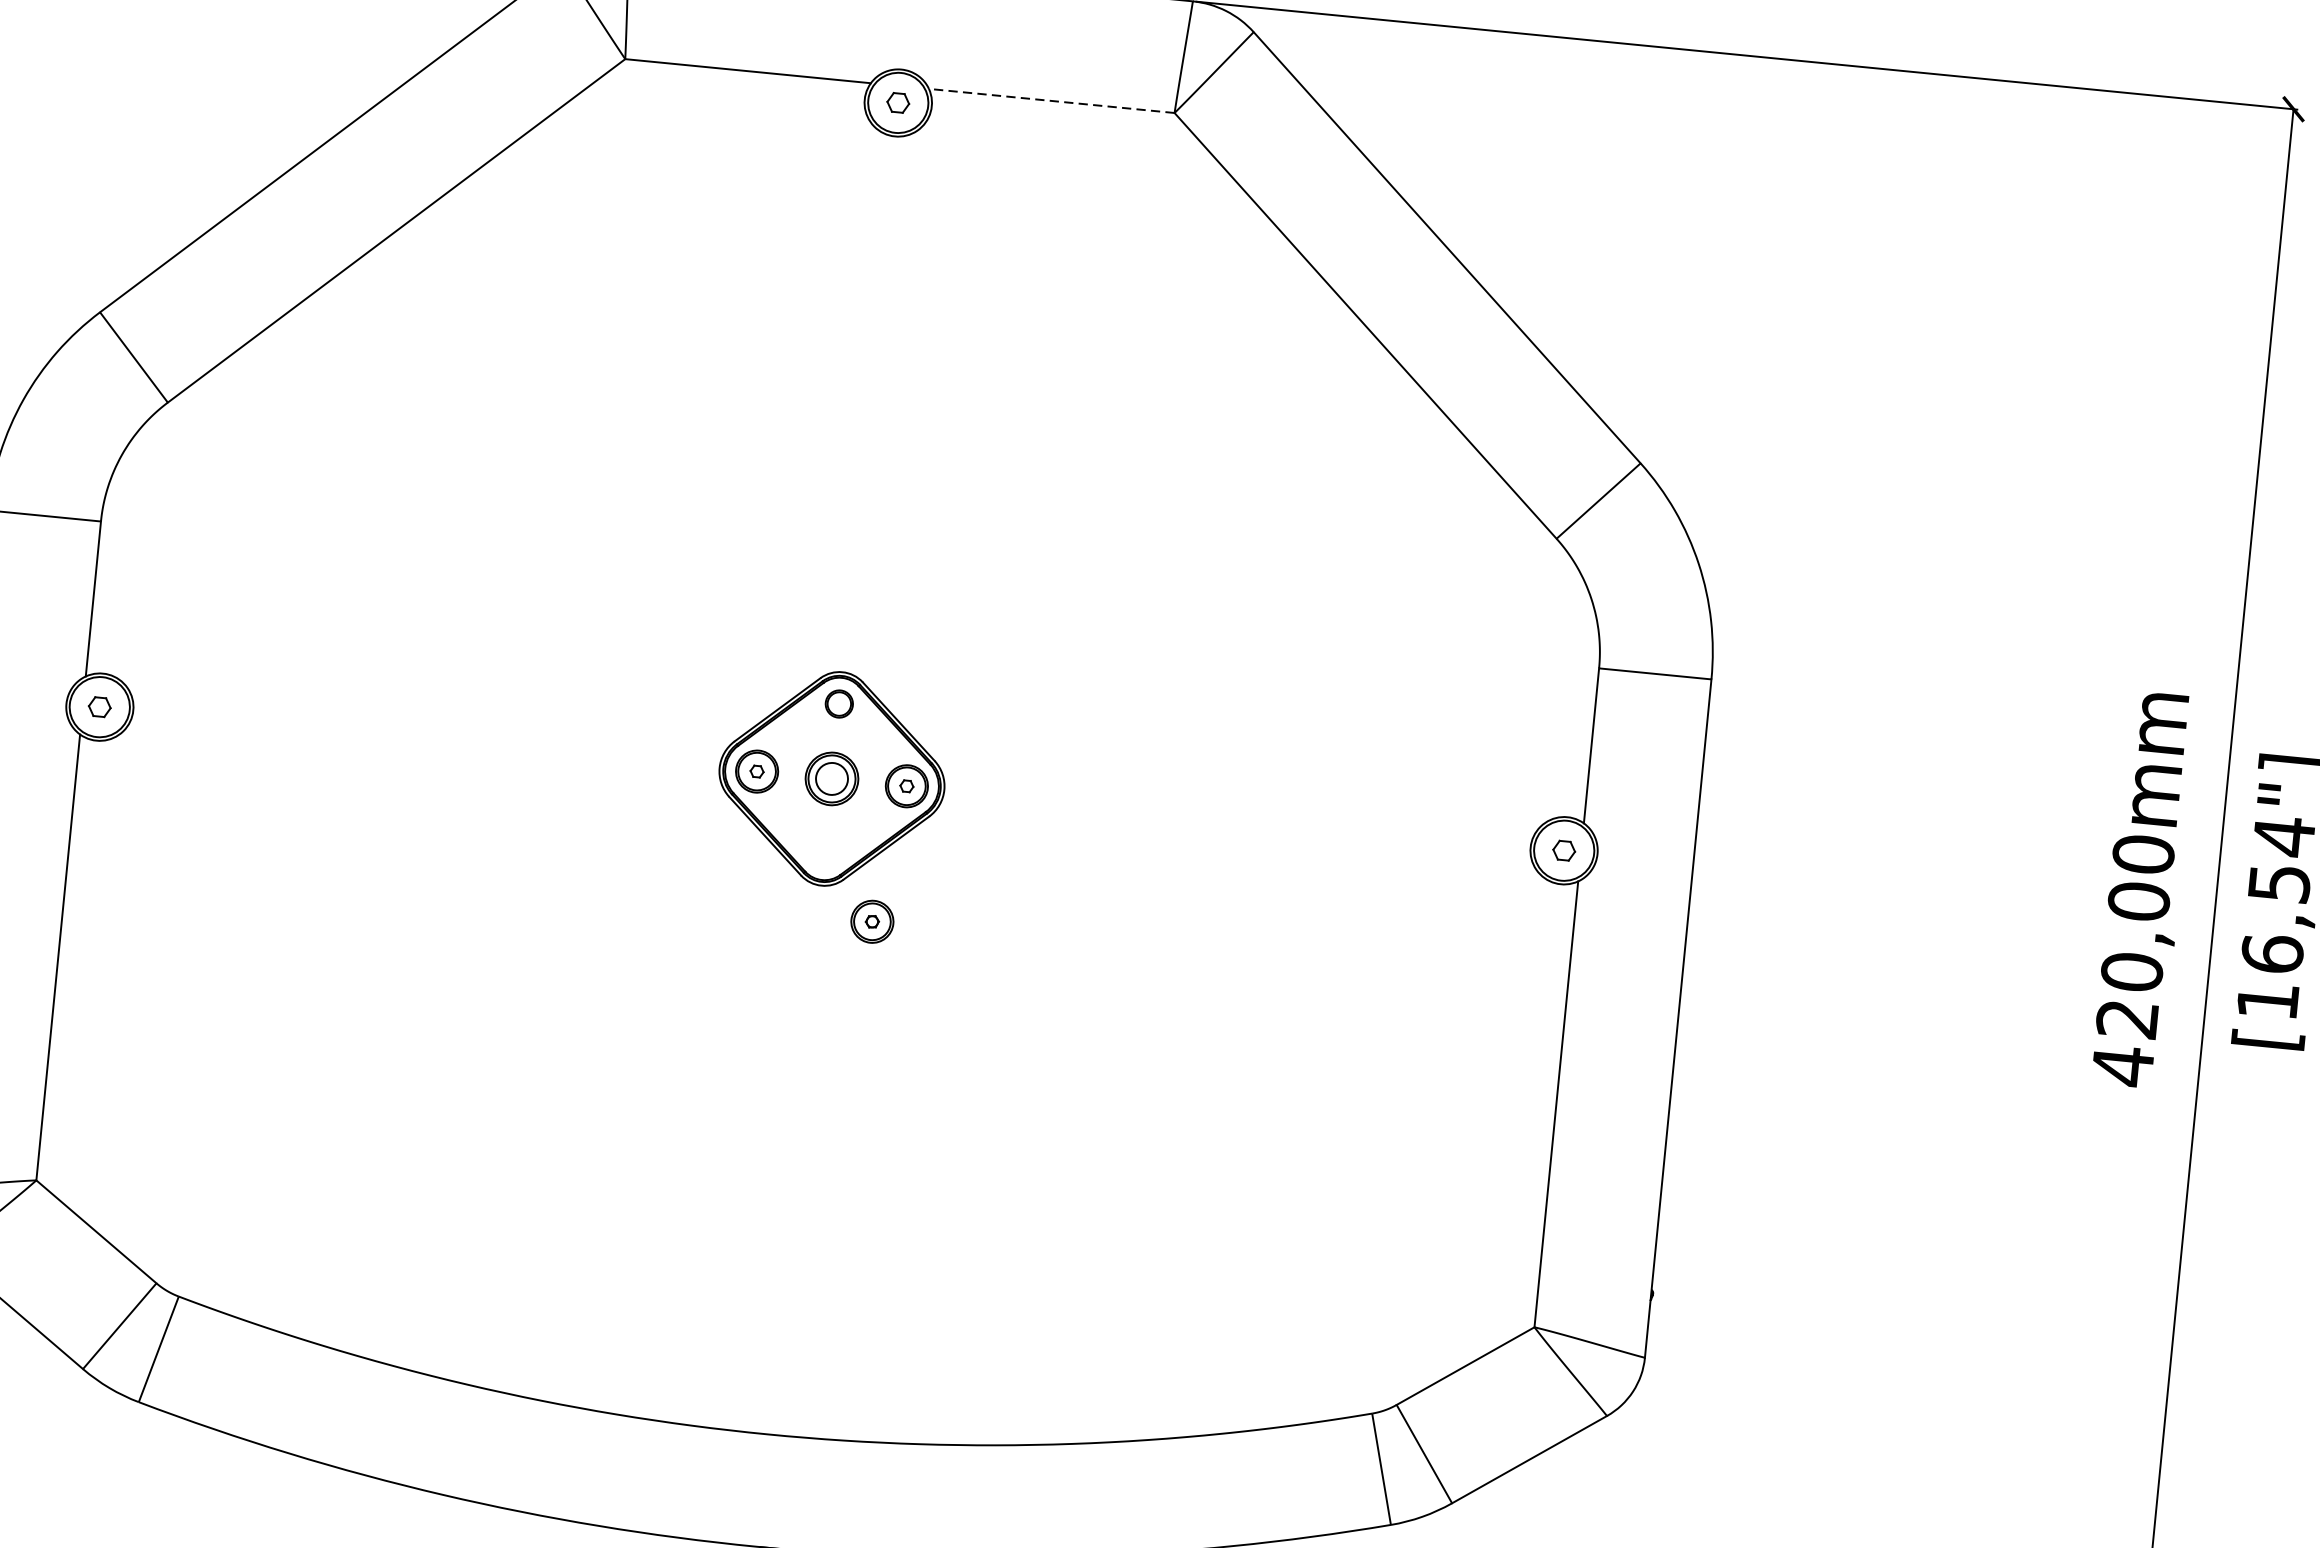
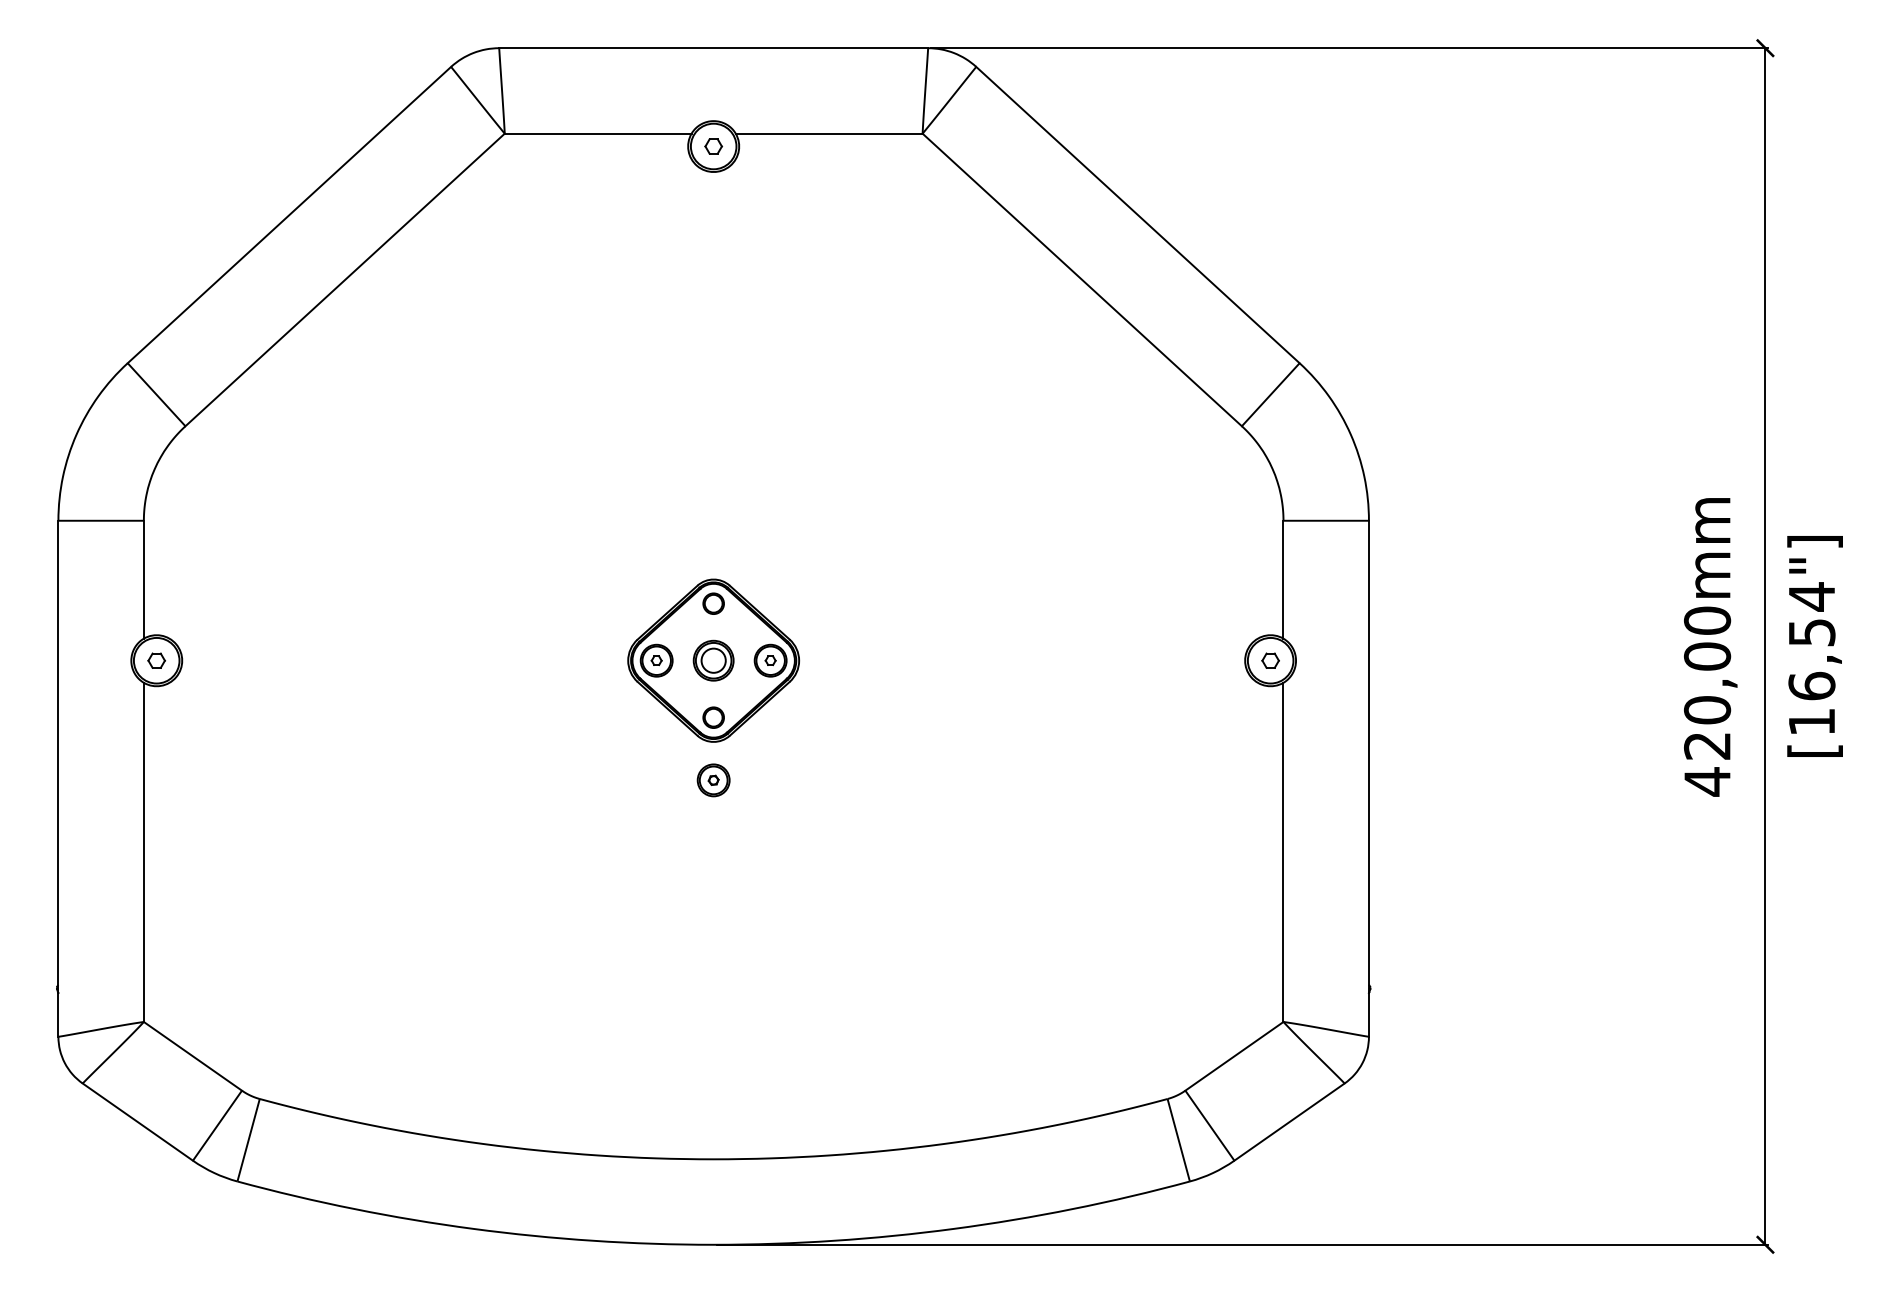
line: (1050, 100) -> (828, 133), dashed -> solid
circle: (824, 853) -> (713, 717), added
part: (872, 921) -> (713, 780), moved

